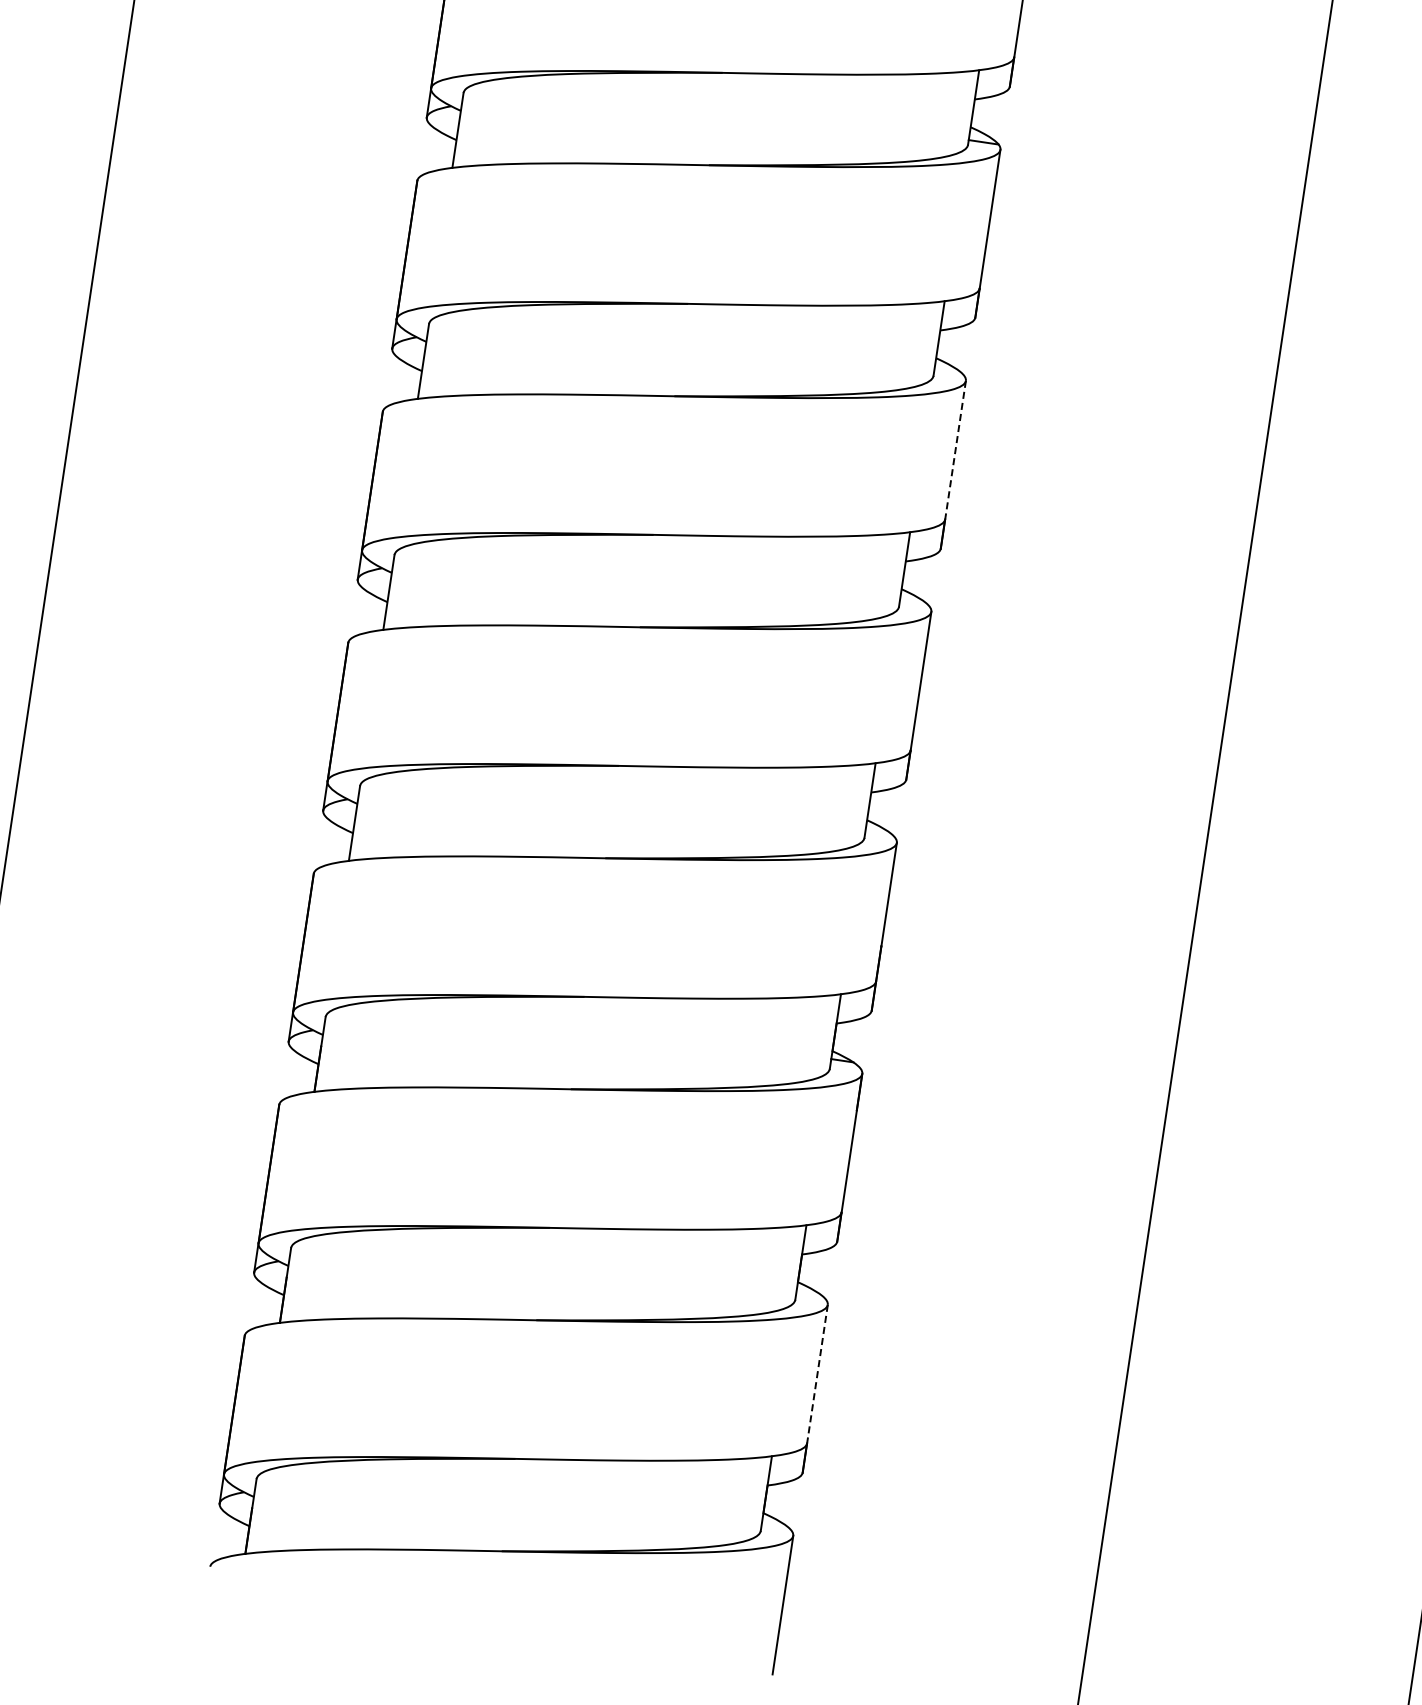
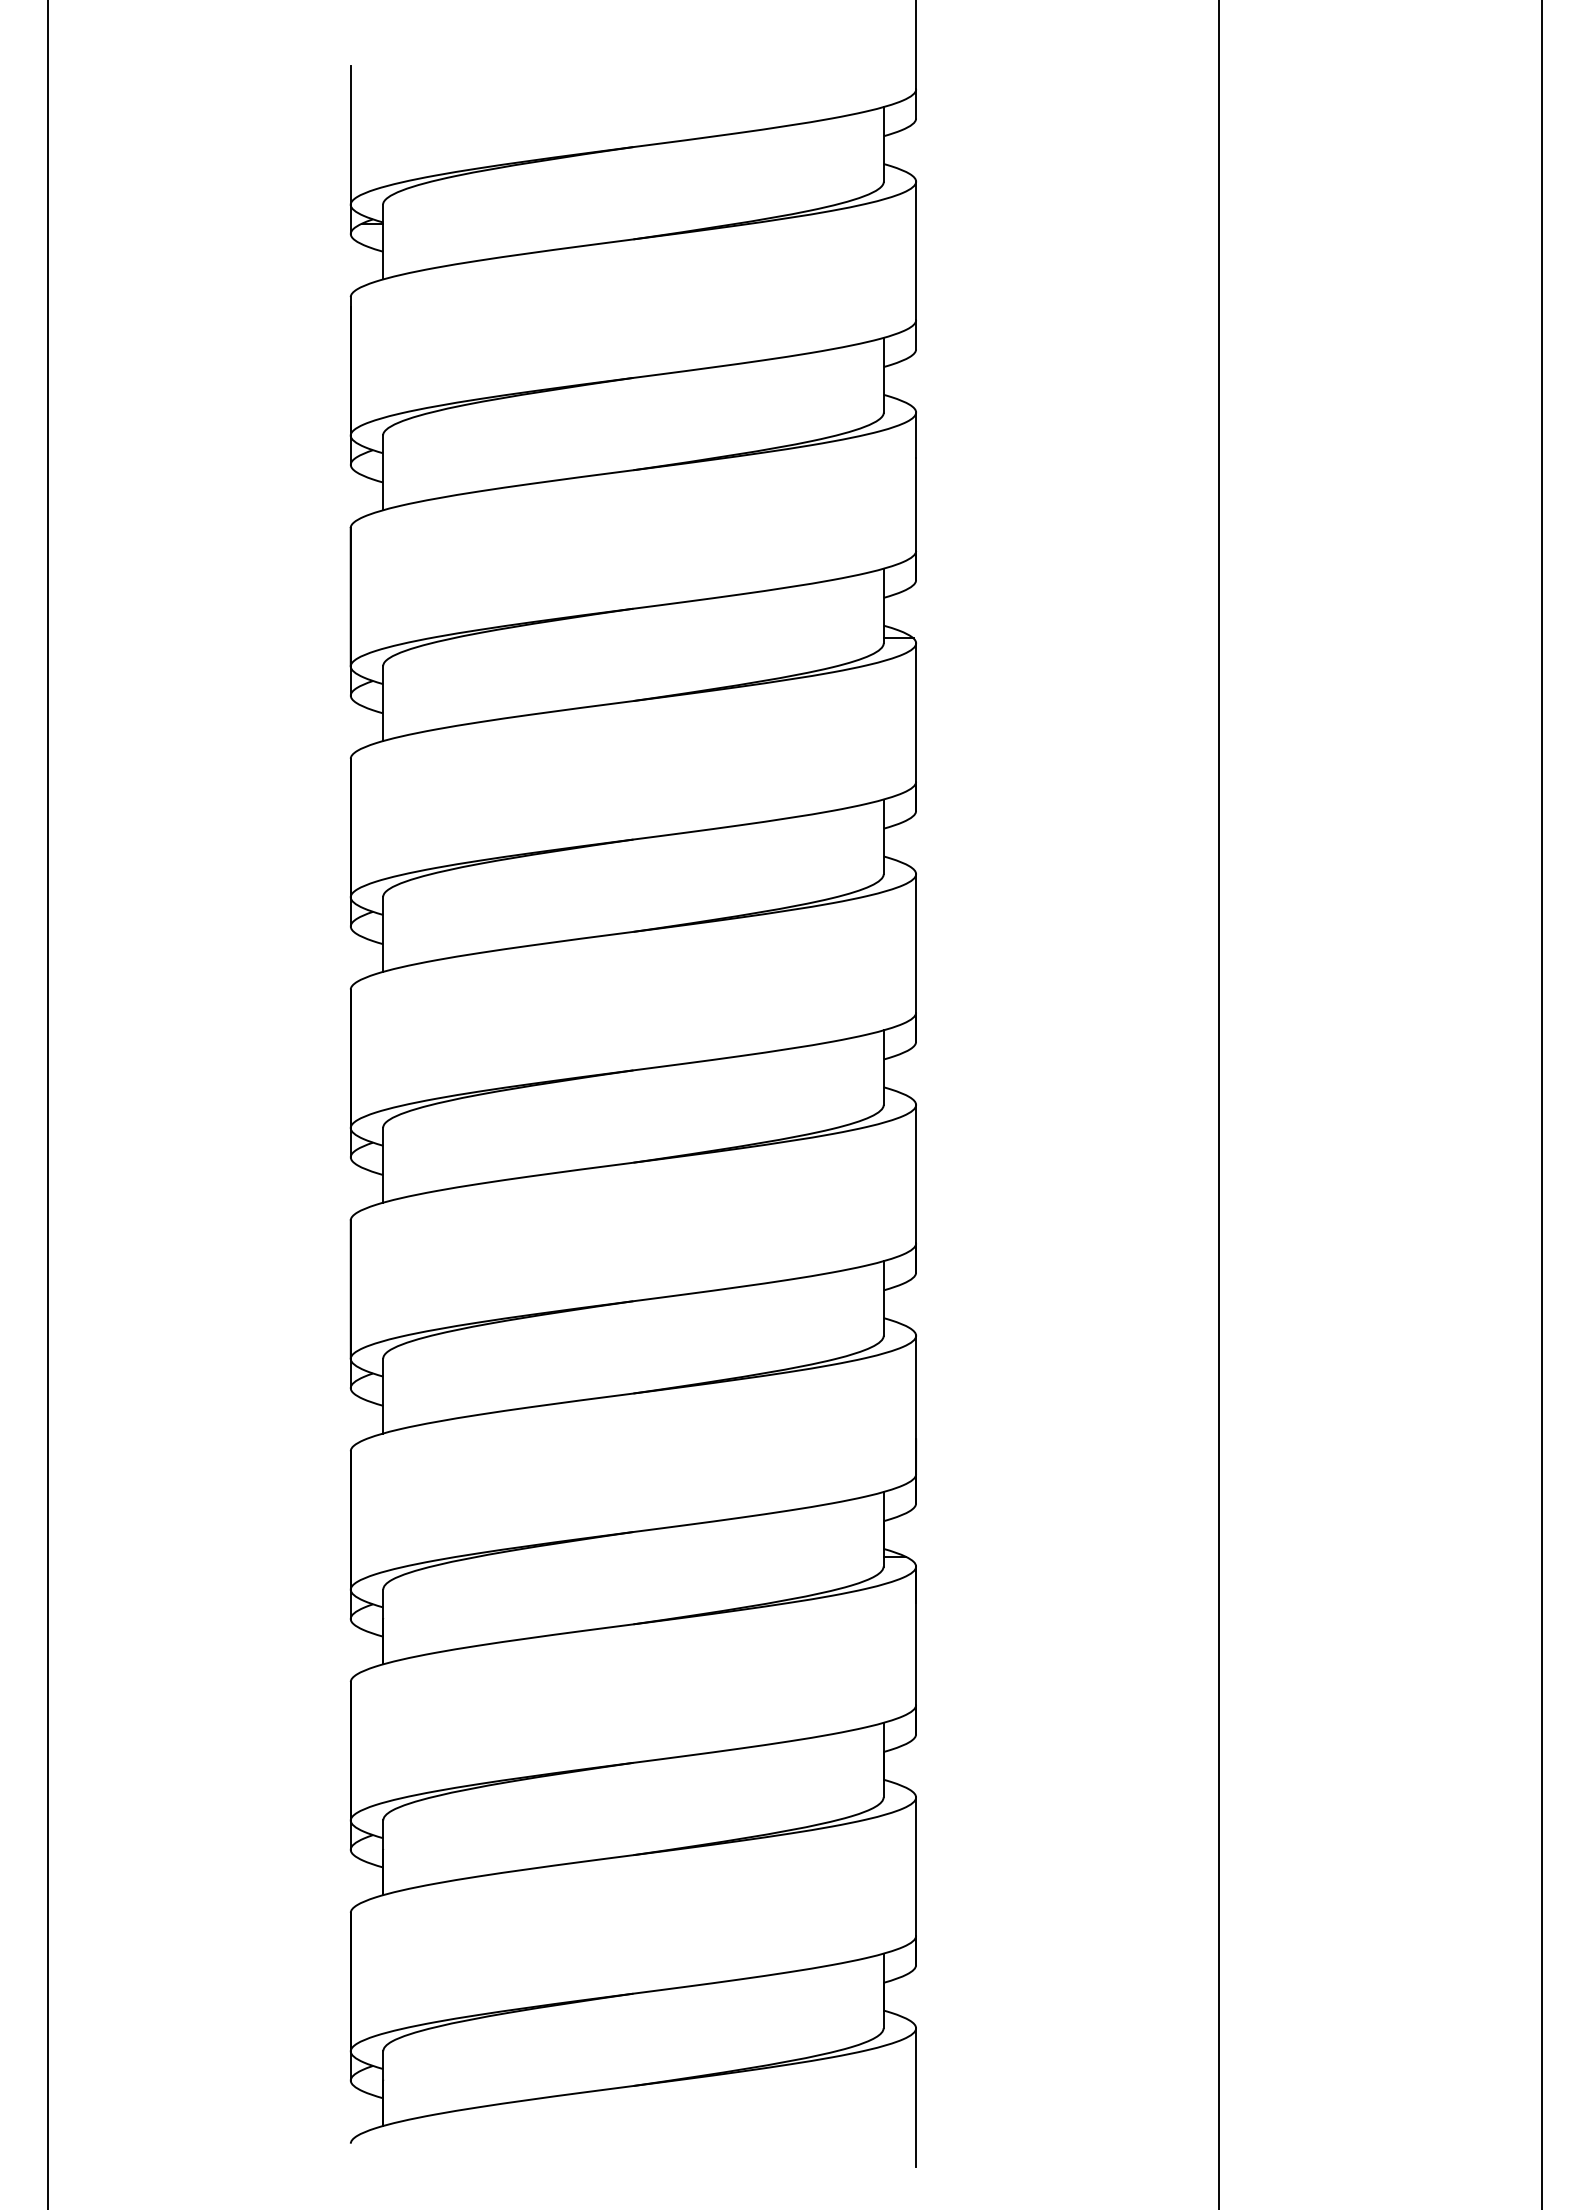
line: (955, 450) -> (916, 943), dashed -> solid
line: (817, 1374) -> (916, 1867), dashed -> solid

